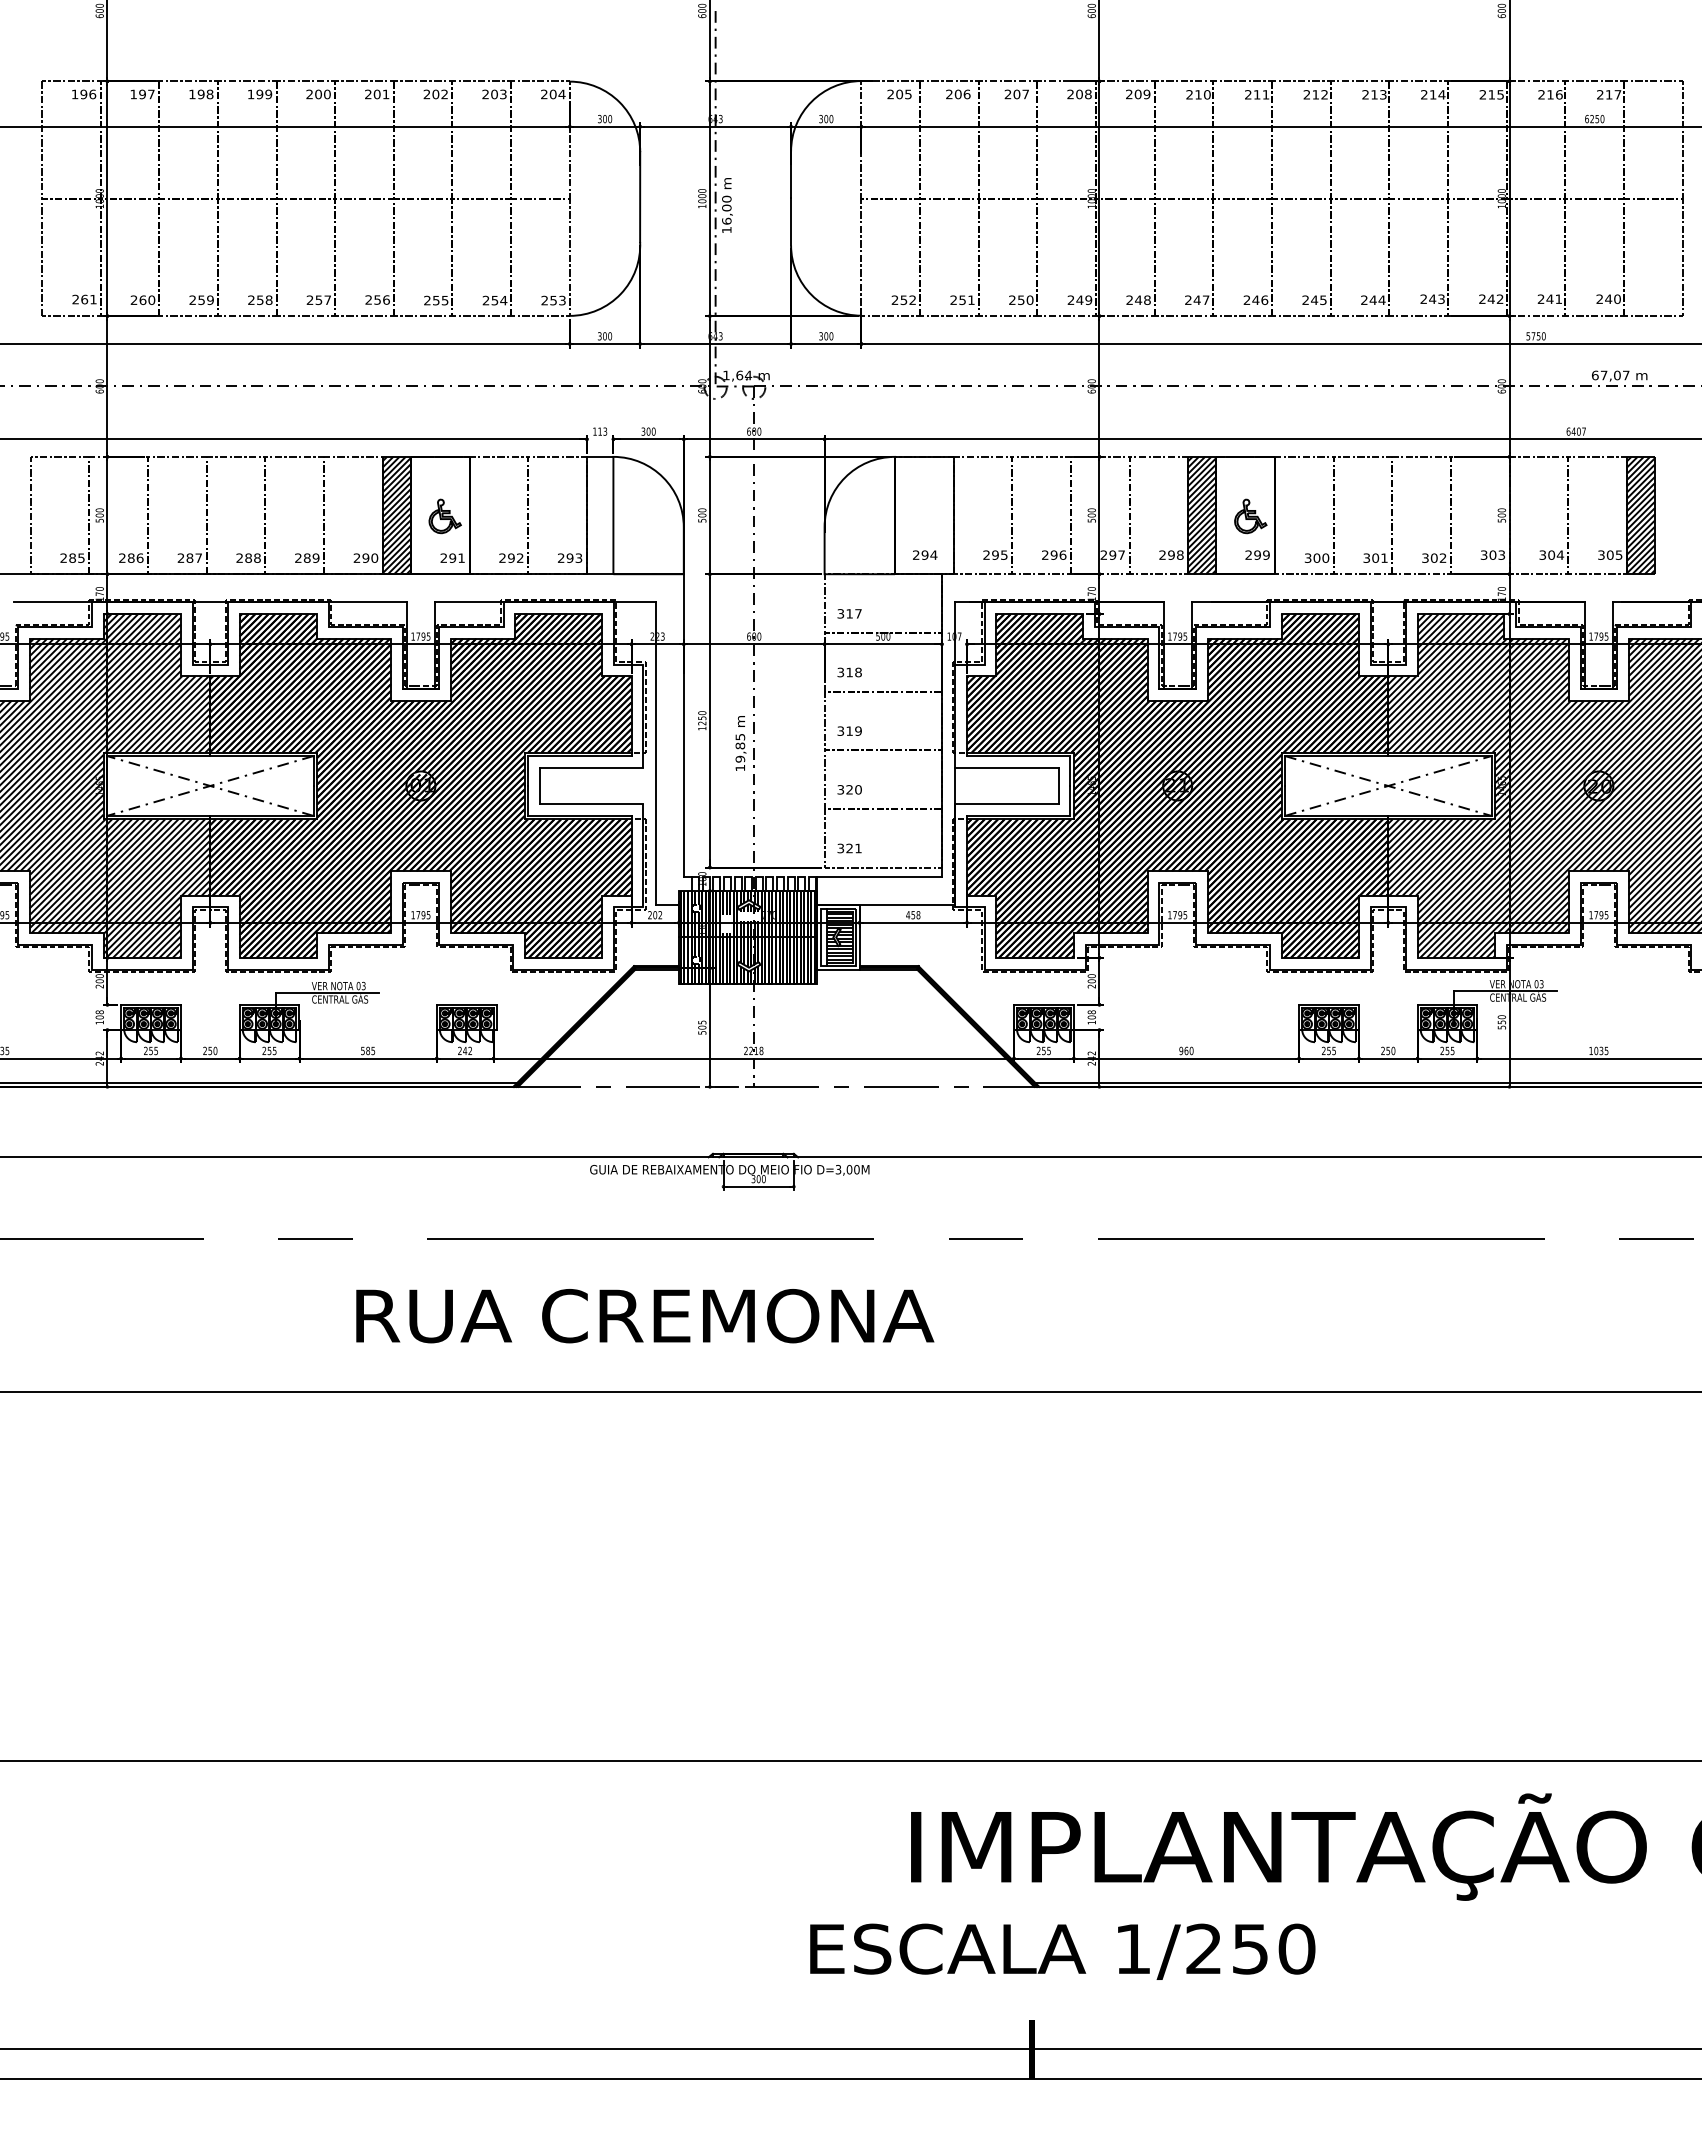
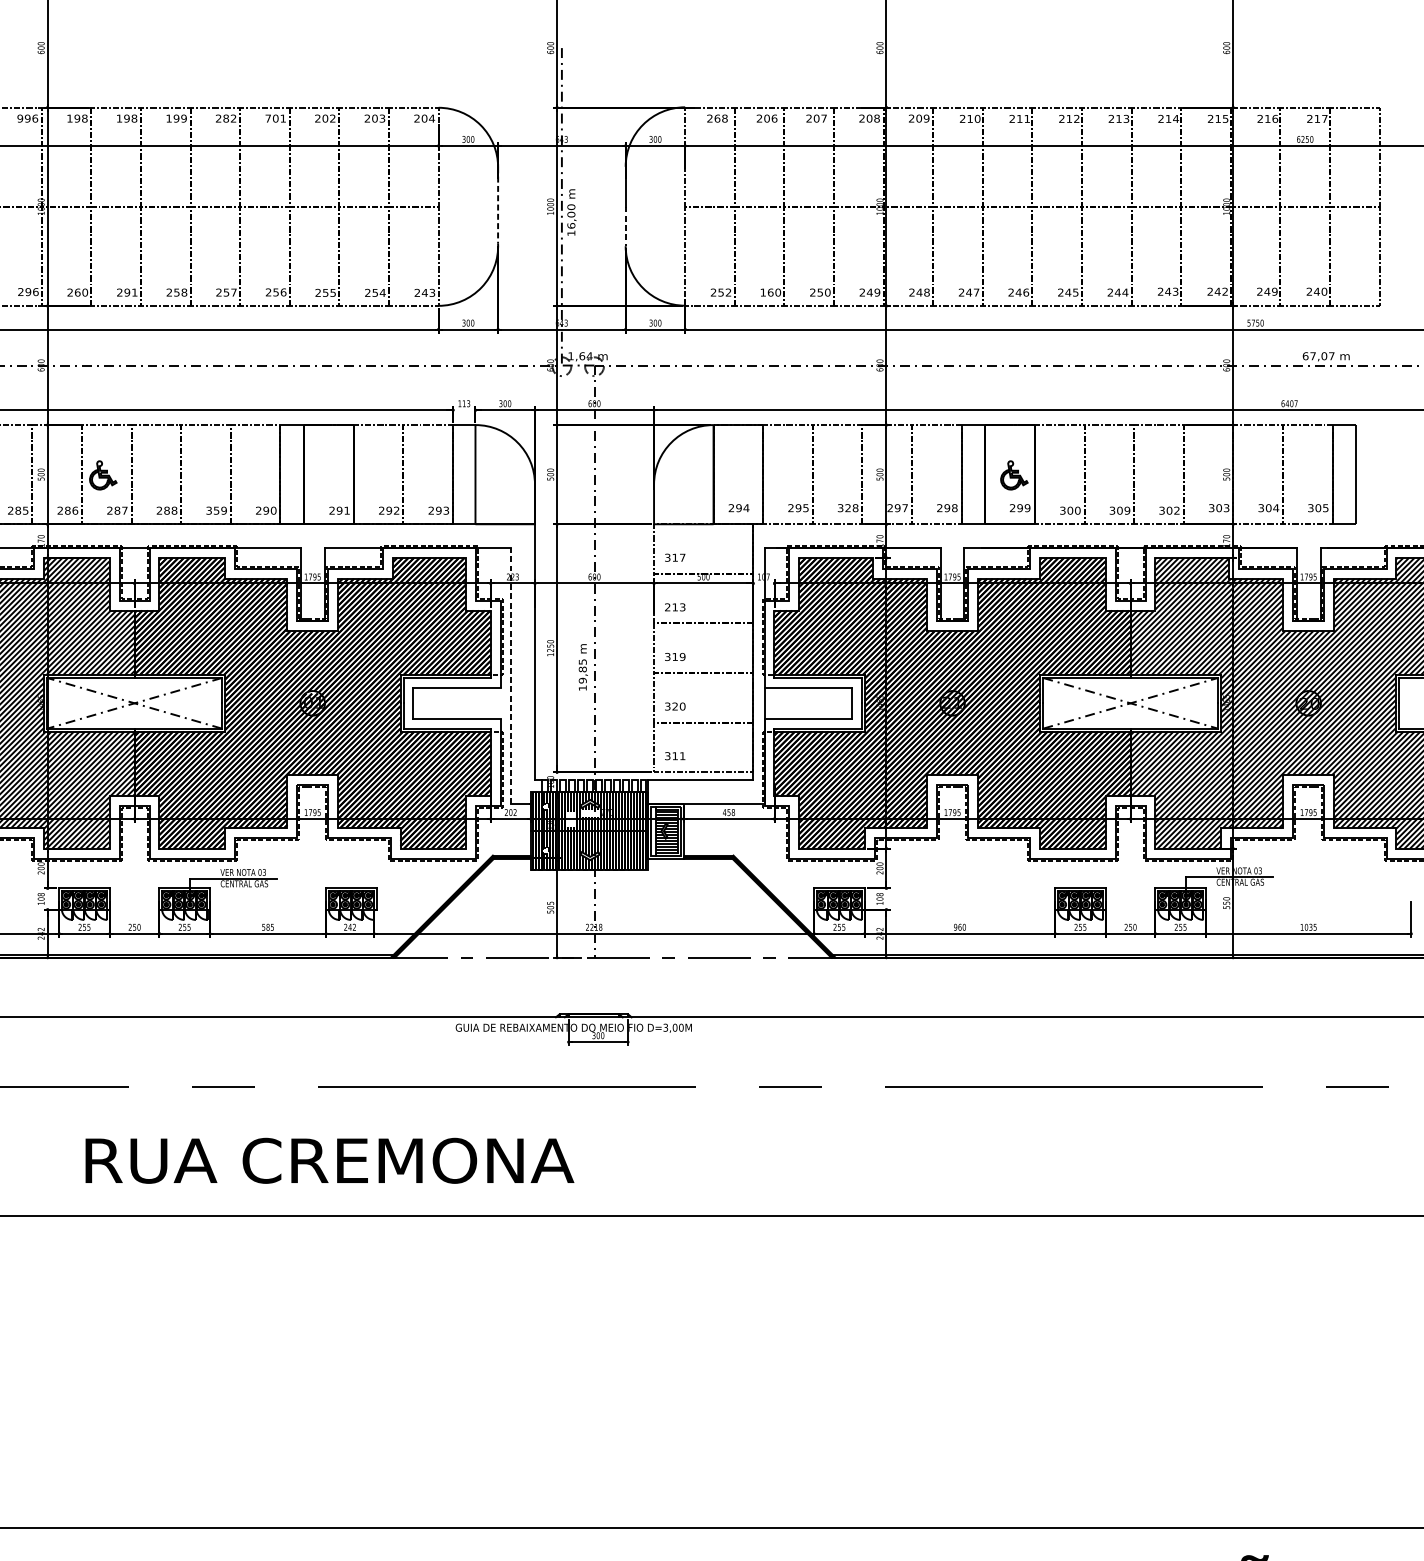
text: (74, 94) -> (19, 118), 196 -> 996
text: (151, 94) -> (84, 118), 197 -> 198
text: (322, 94) -> (229, 118), 200 -> 282
text: (368, 94) -> (268, 118), 201 -> 701
text: (903, 94) -> (720, 118), 205 -> 268
line: (640, 197) -> (498, 205), solid -> dashed
line: (791, 222) -> (626, 226), solid -> dashed
text: (1558, 298) -> (1274, 291), 241 -> 249
text: (88, 299) -> (31, 291), 261 -> 296
text: (205, 300) -> (130, 292), 259 -> 291
text: (553, 300) -> (424, 292), 253 -> 243
text: (962, 300) -> (770, 292), 251 -> 160
hatch: (396, 515) -> (292, 474), removed
hatch: (1202, 515) -> (973, 474), removed
hatch: (1641, 515) -> (1344, 474), removed
part: (444, 516) -> (102, 475), moved
text: (1054, 554) -> (848, 507), 296 -> 328
text: (302, 557) -> (212, 510), 289 -> 359
text: (1384, 557) -> (1127, 510), 301 -> 309
text: (849, 672) -> (675, 607), 318 -> 213
line: (655, 753) -> (511, 675), solid -> dashed
text: (849, 848) -> (675, 756), 321 -> 311
text: (645, 1316) -> (330, 1161), moved

